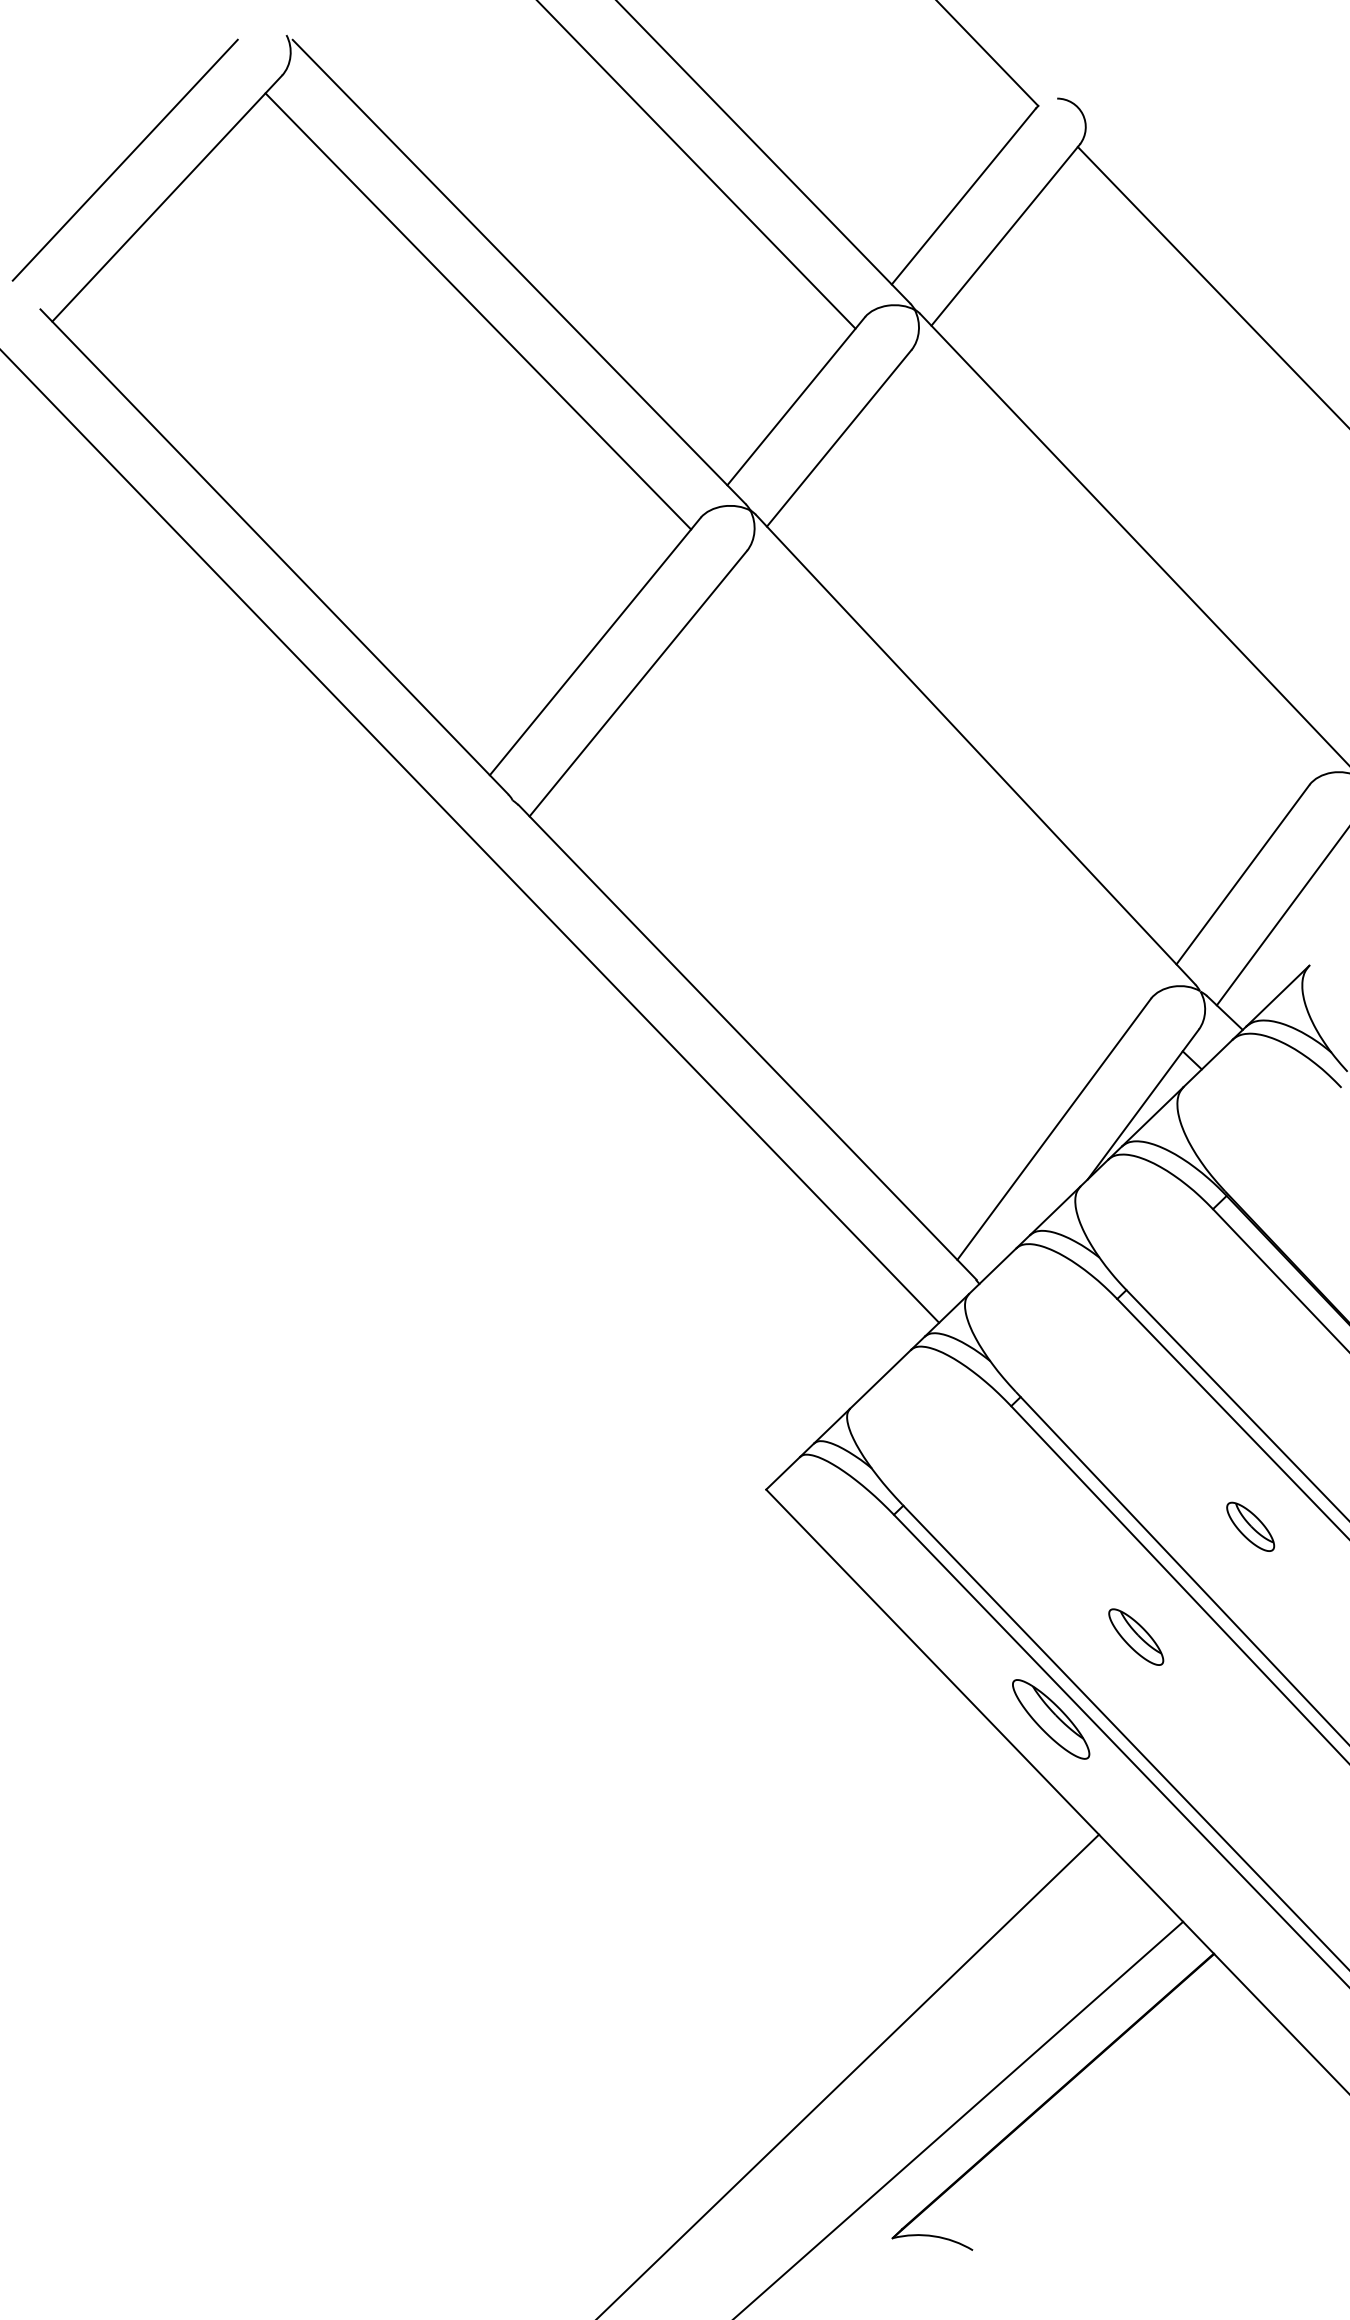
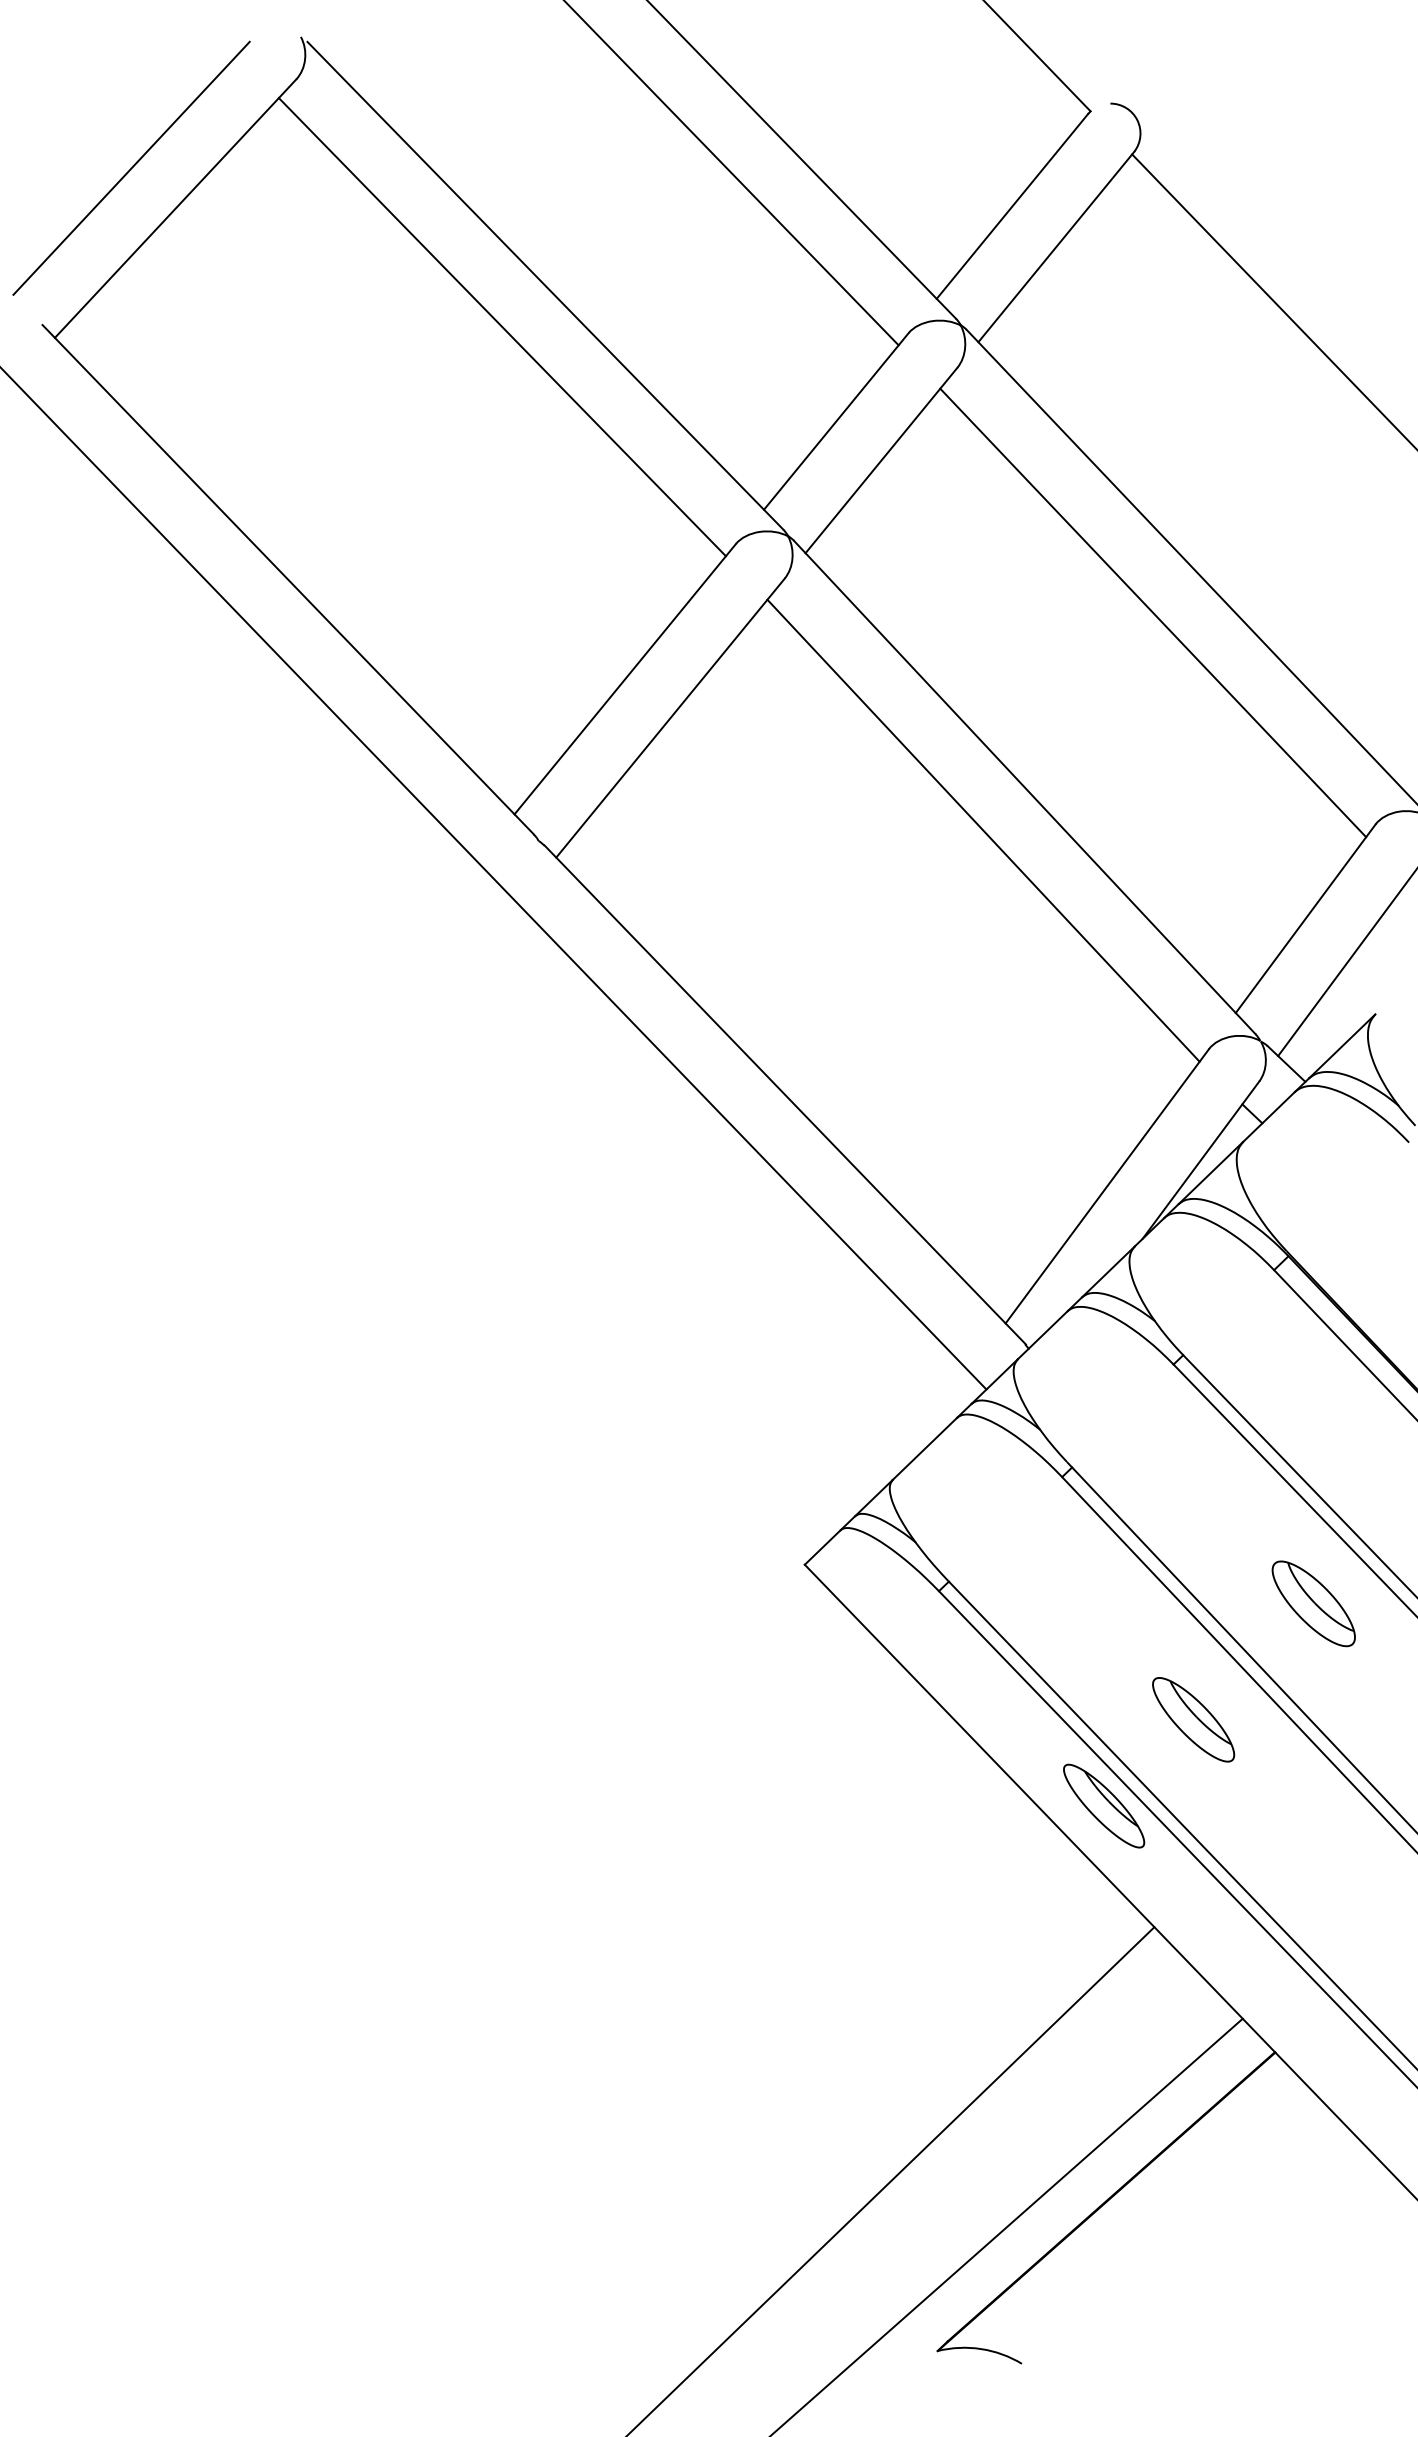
line: (1097, 583) -> (1152, 612), added
line: (936, 790) -> (983, 830), added
part: (1250, 1526) -> (1313, 1603), size x1.67
part: (1135, 1636) -> (1192, 1719), size x1.43

